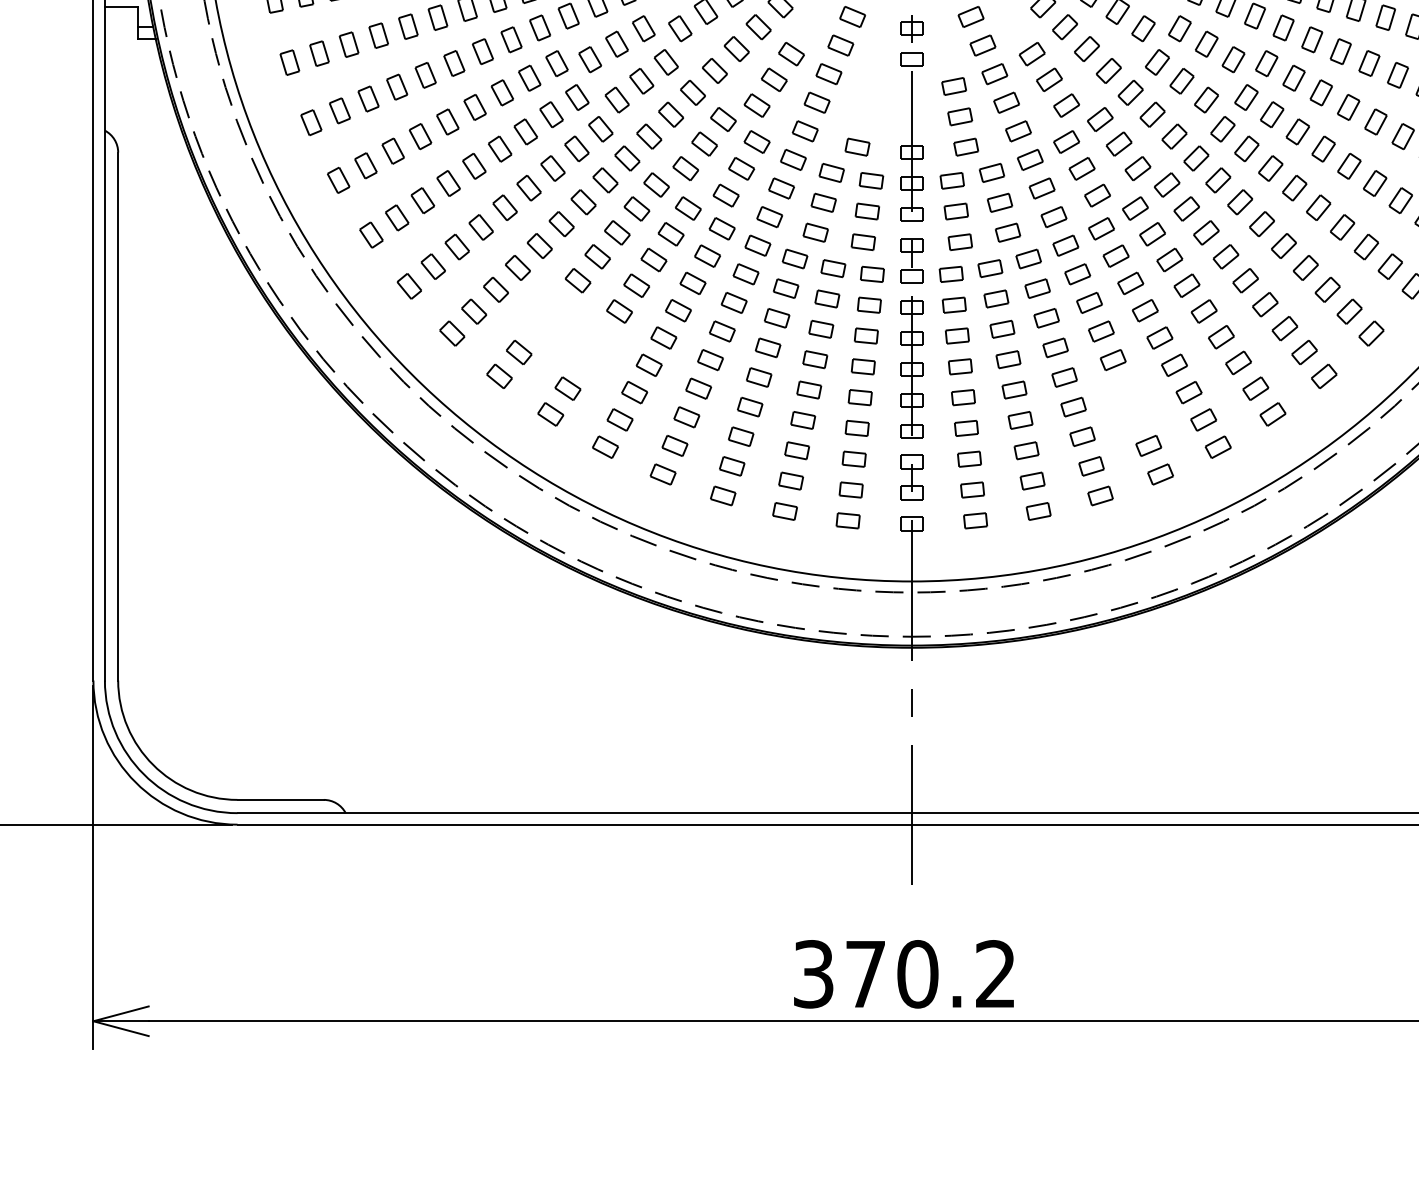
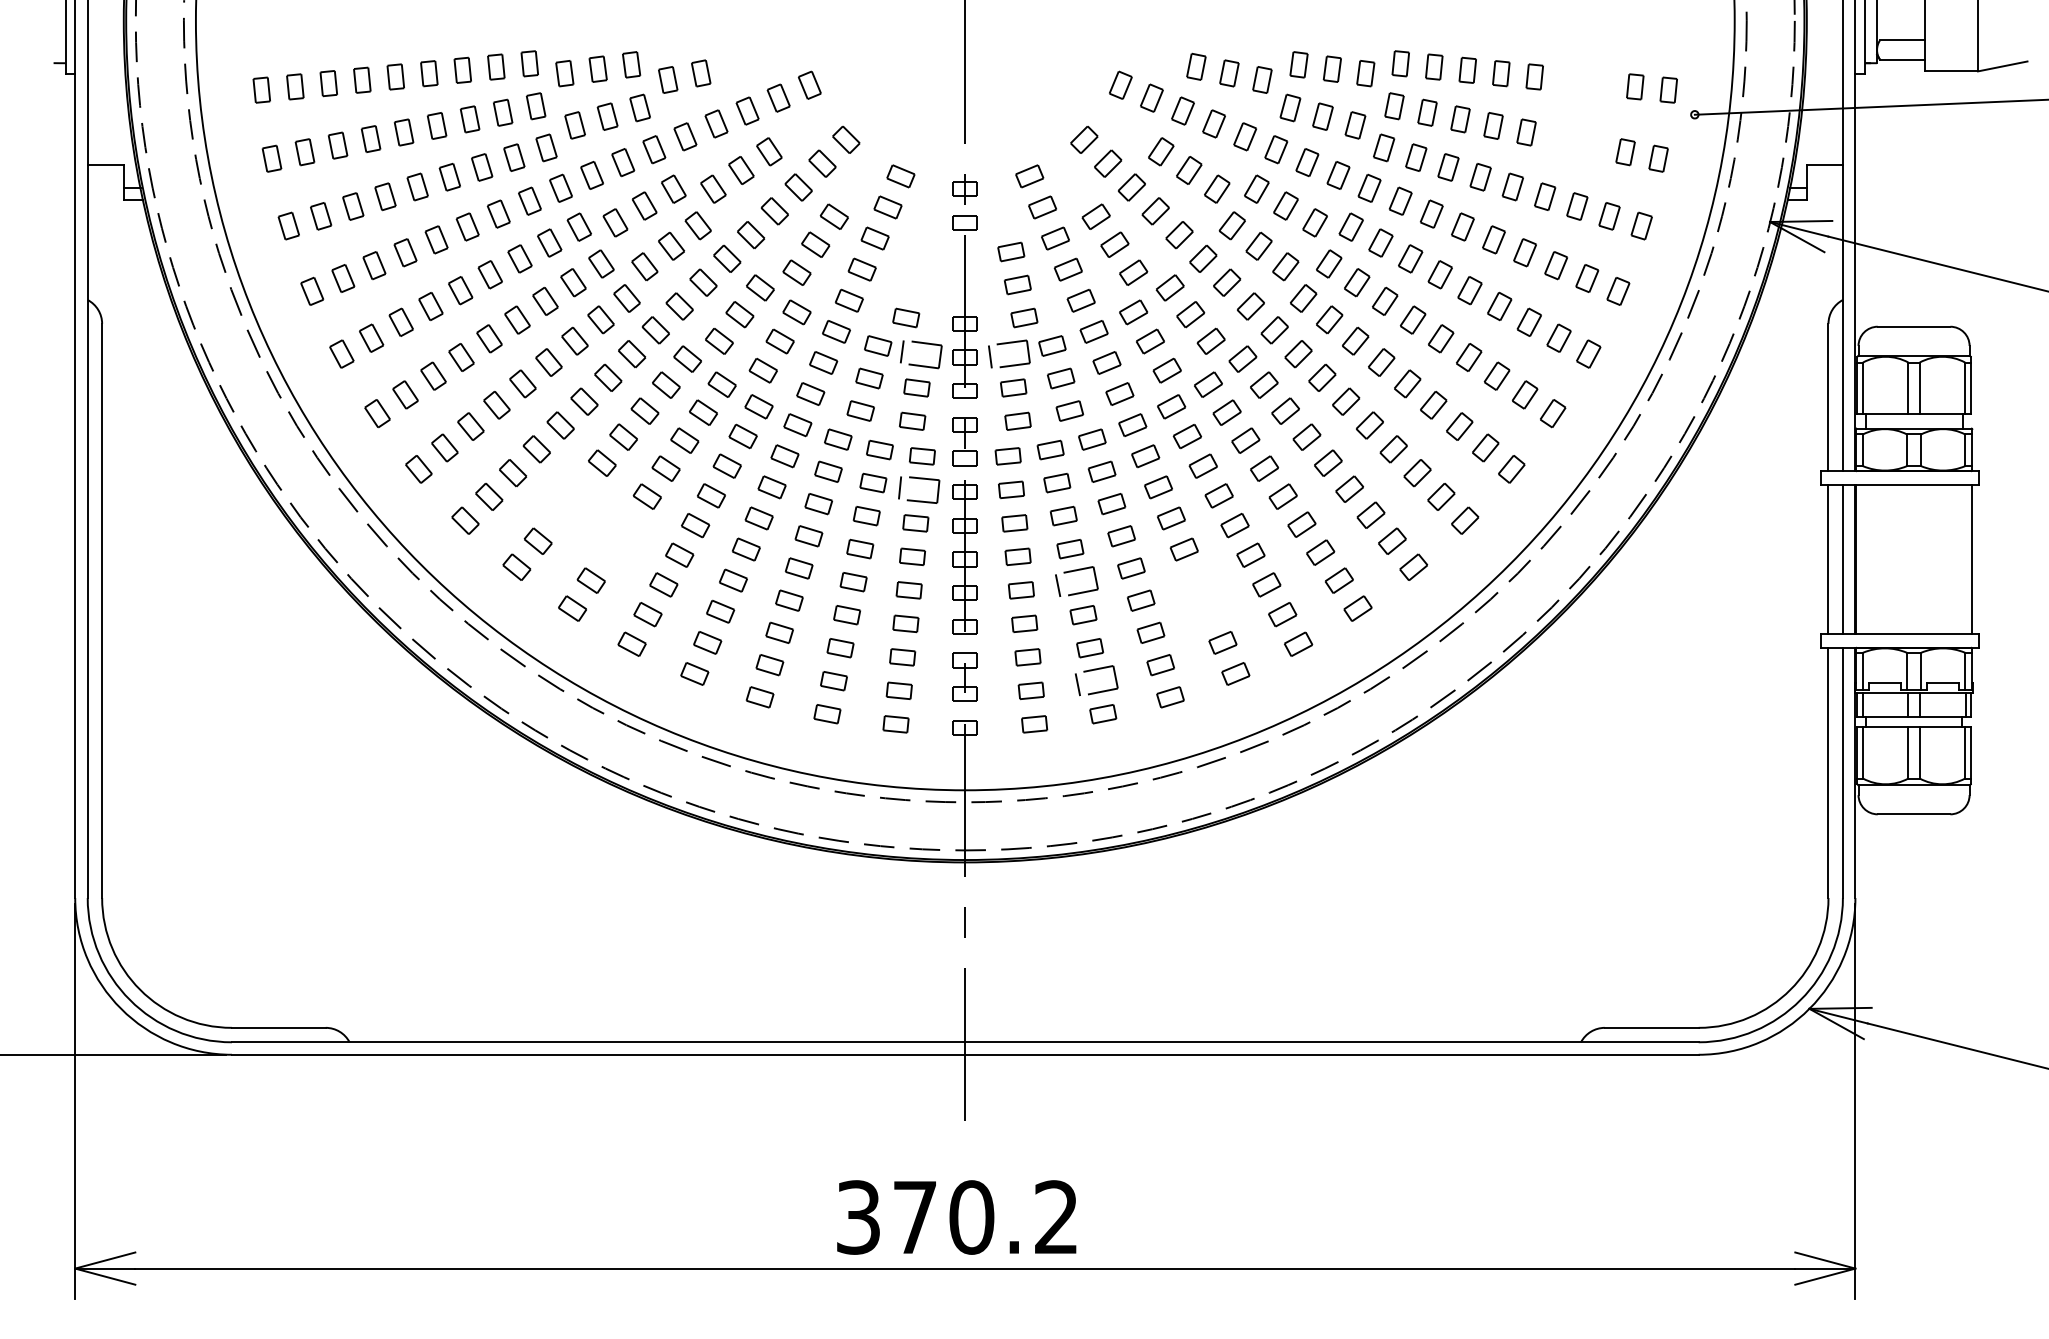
part: (871, 180) -> (921, 354), size x1.6
part: (951, 180) -> (1008, 354), size x1.6
part: (868, 304) -> (918, 489), size x1.6
part: (1014, 390) -> (1076, 582), size x1.6
part: (1032, 481) -> (1096, 681), size x1.6

